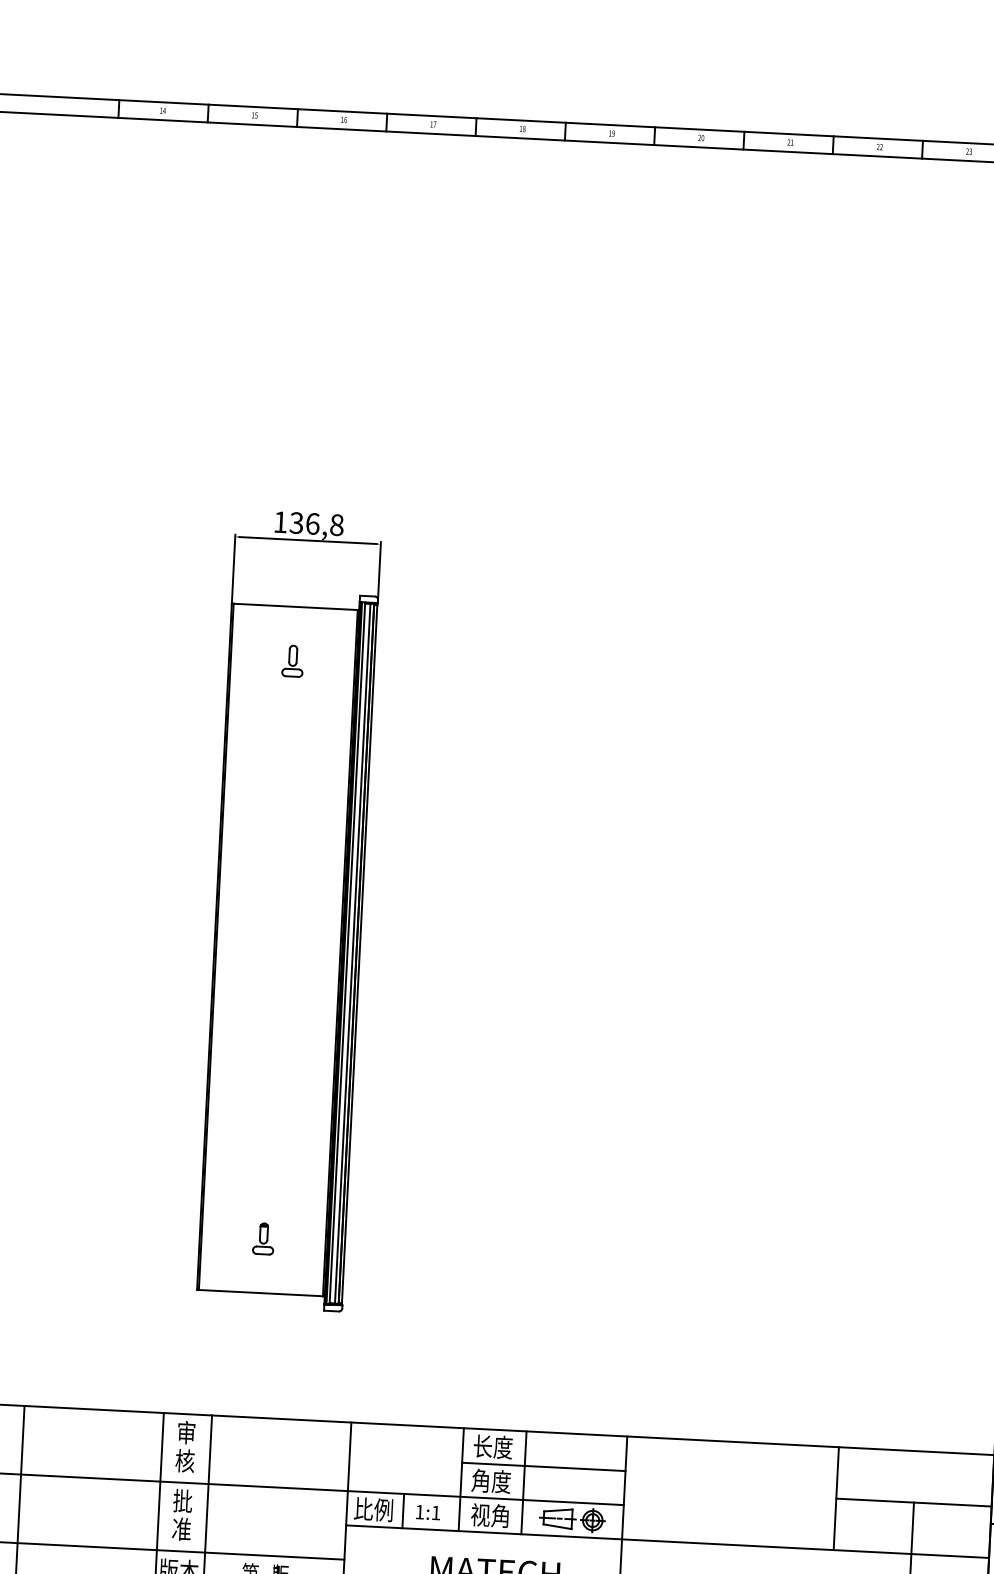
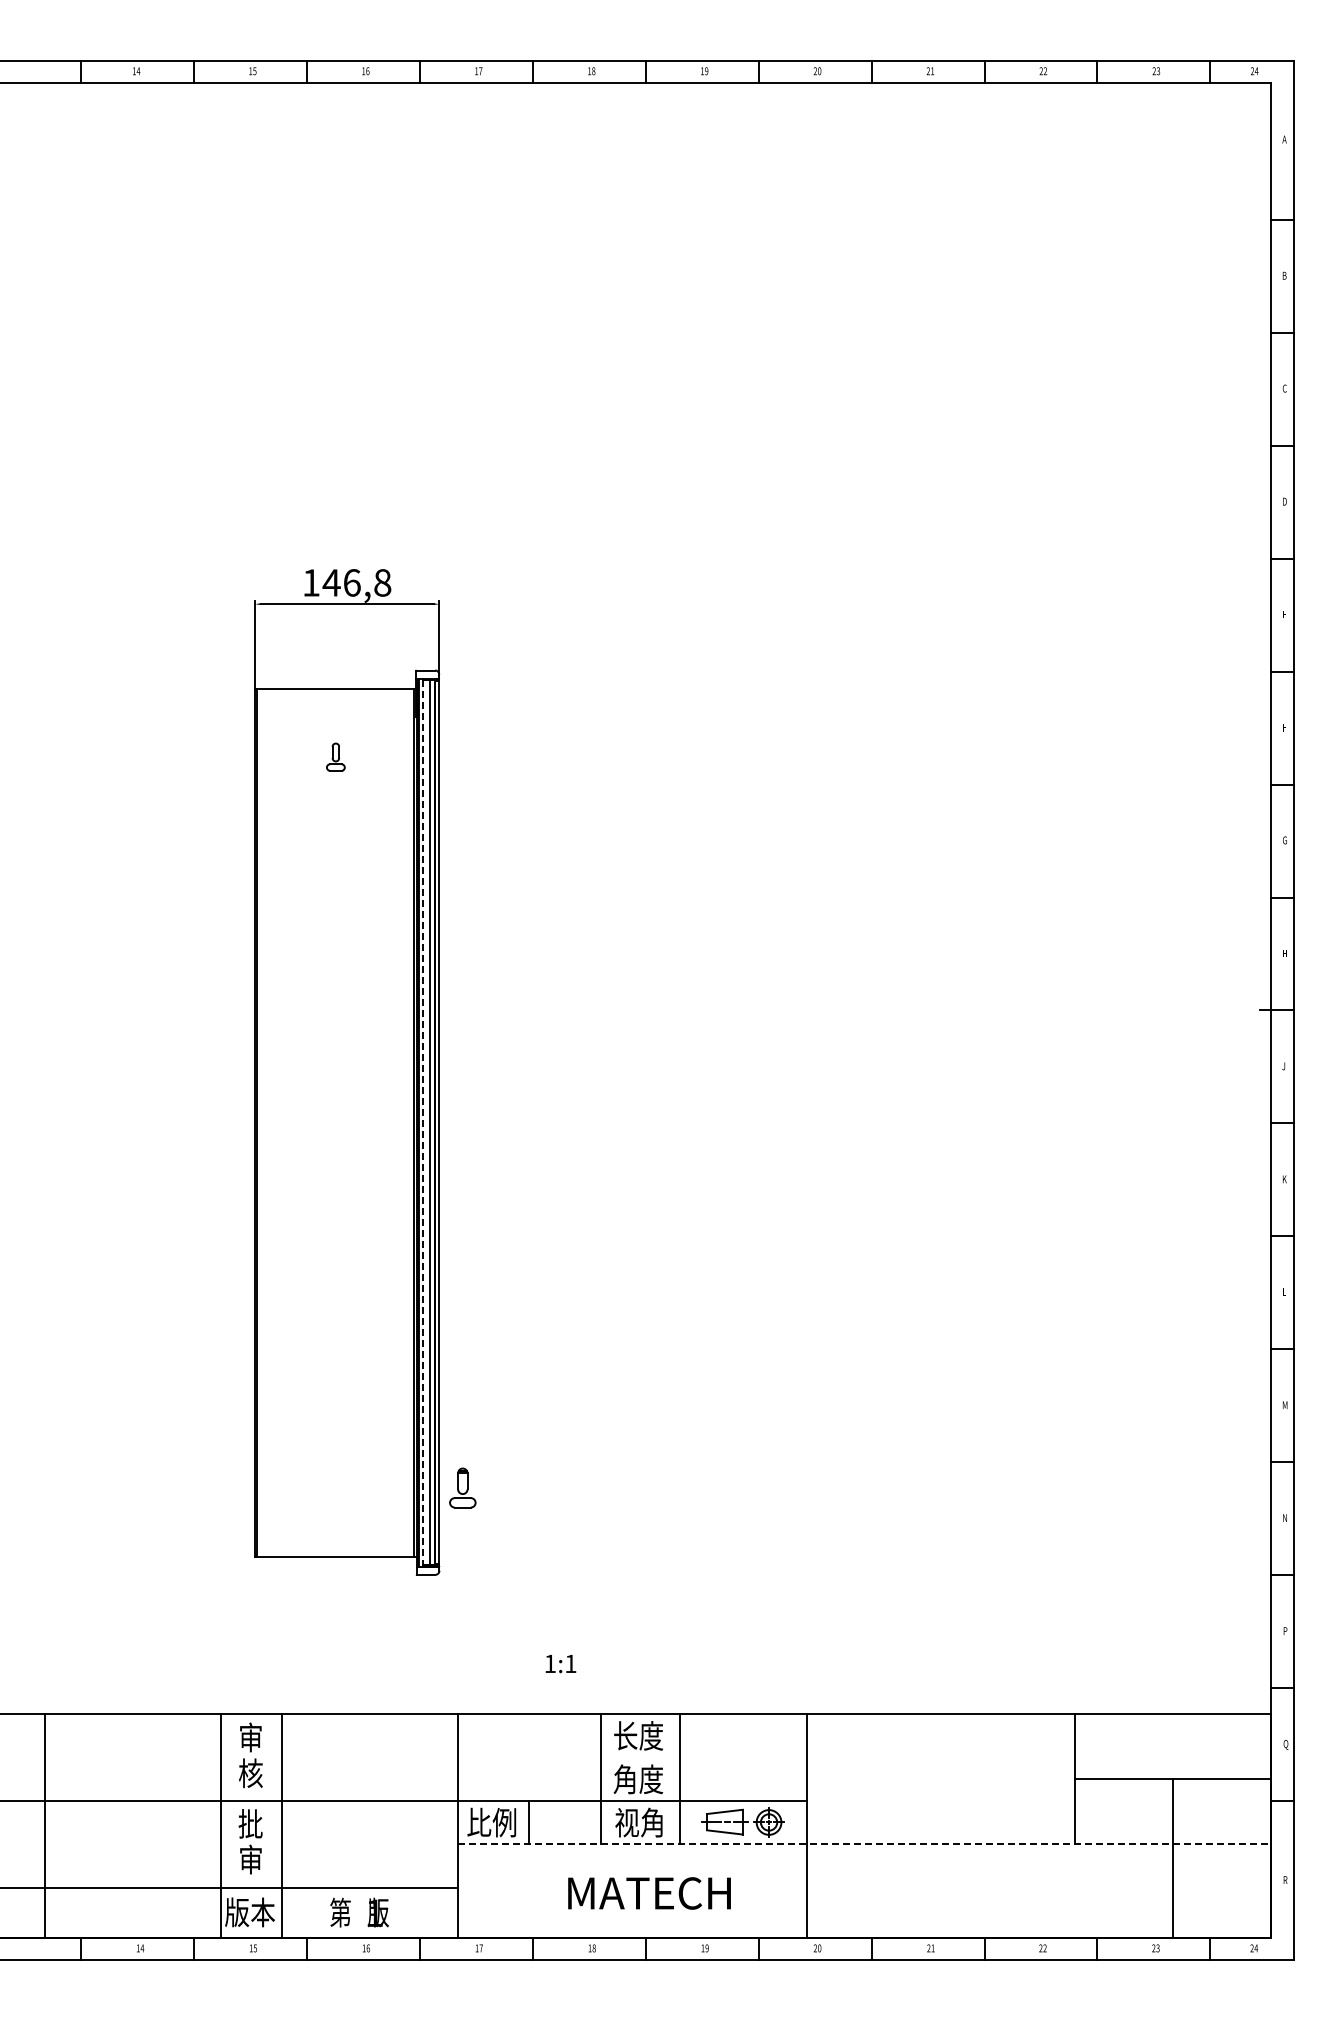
text: (296, 522) -> (331, 582), 136,8 -> 146,8
part: (292, 660) -> (335, 756), size x0.7
line: (347, 953) -> (423, 1122), solid -> dashed
part: (263, 1238) -> (462, 1487), moved
line: (543, 1466) -> (703, 1757), removed
text: (427, 1512) -> (560, 1663), moved
text: (181, 1529) -> (250, 1859), 准 -> 审
line: (667, 1541) -> (864, 1844), solid -> dashed

